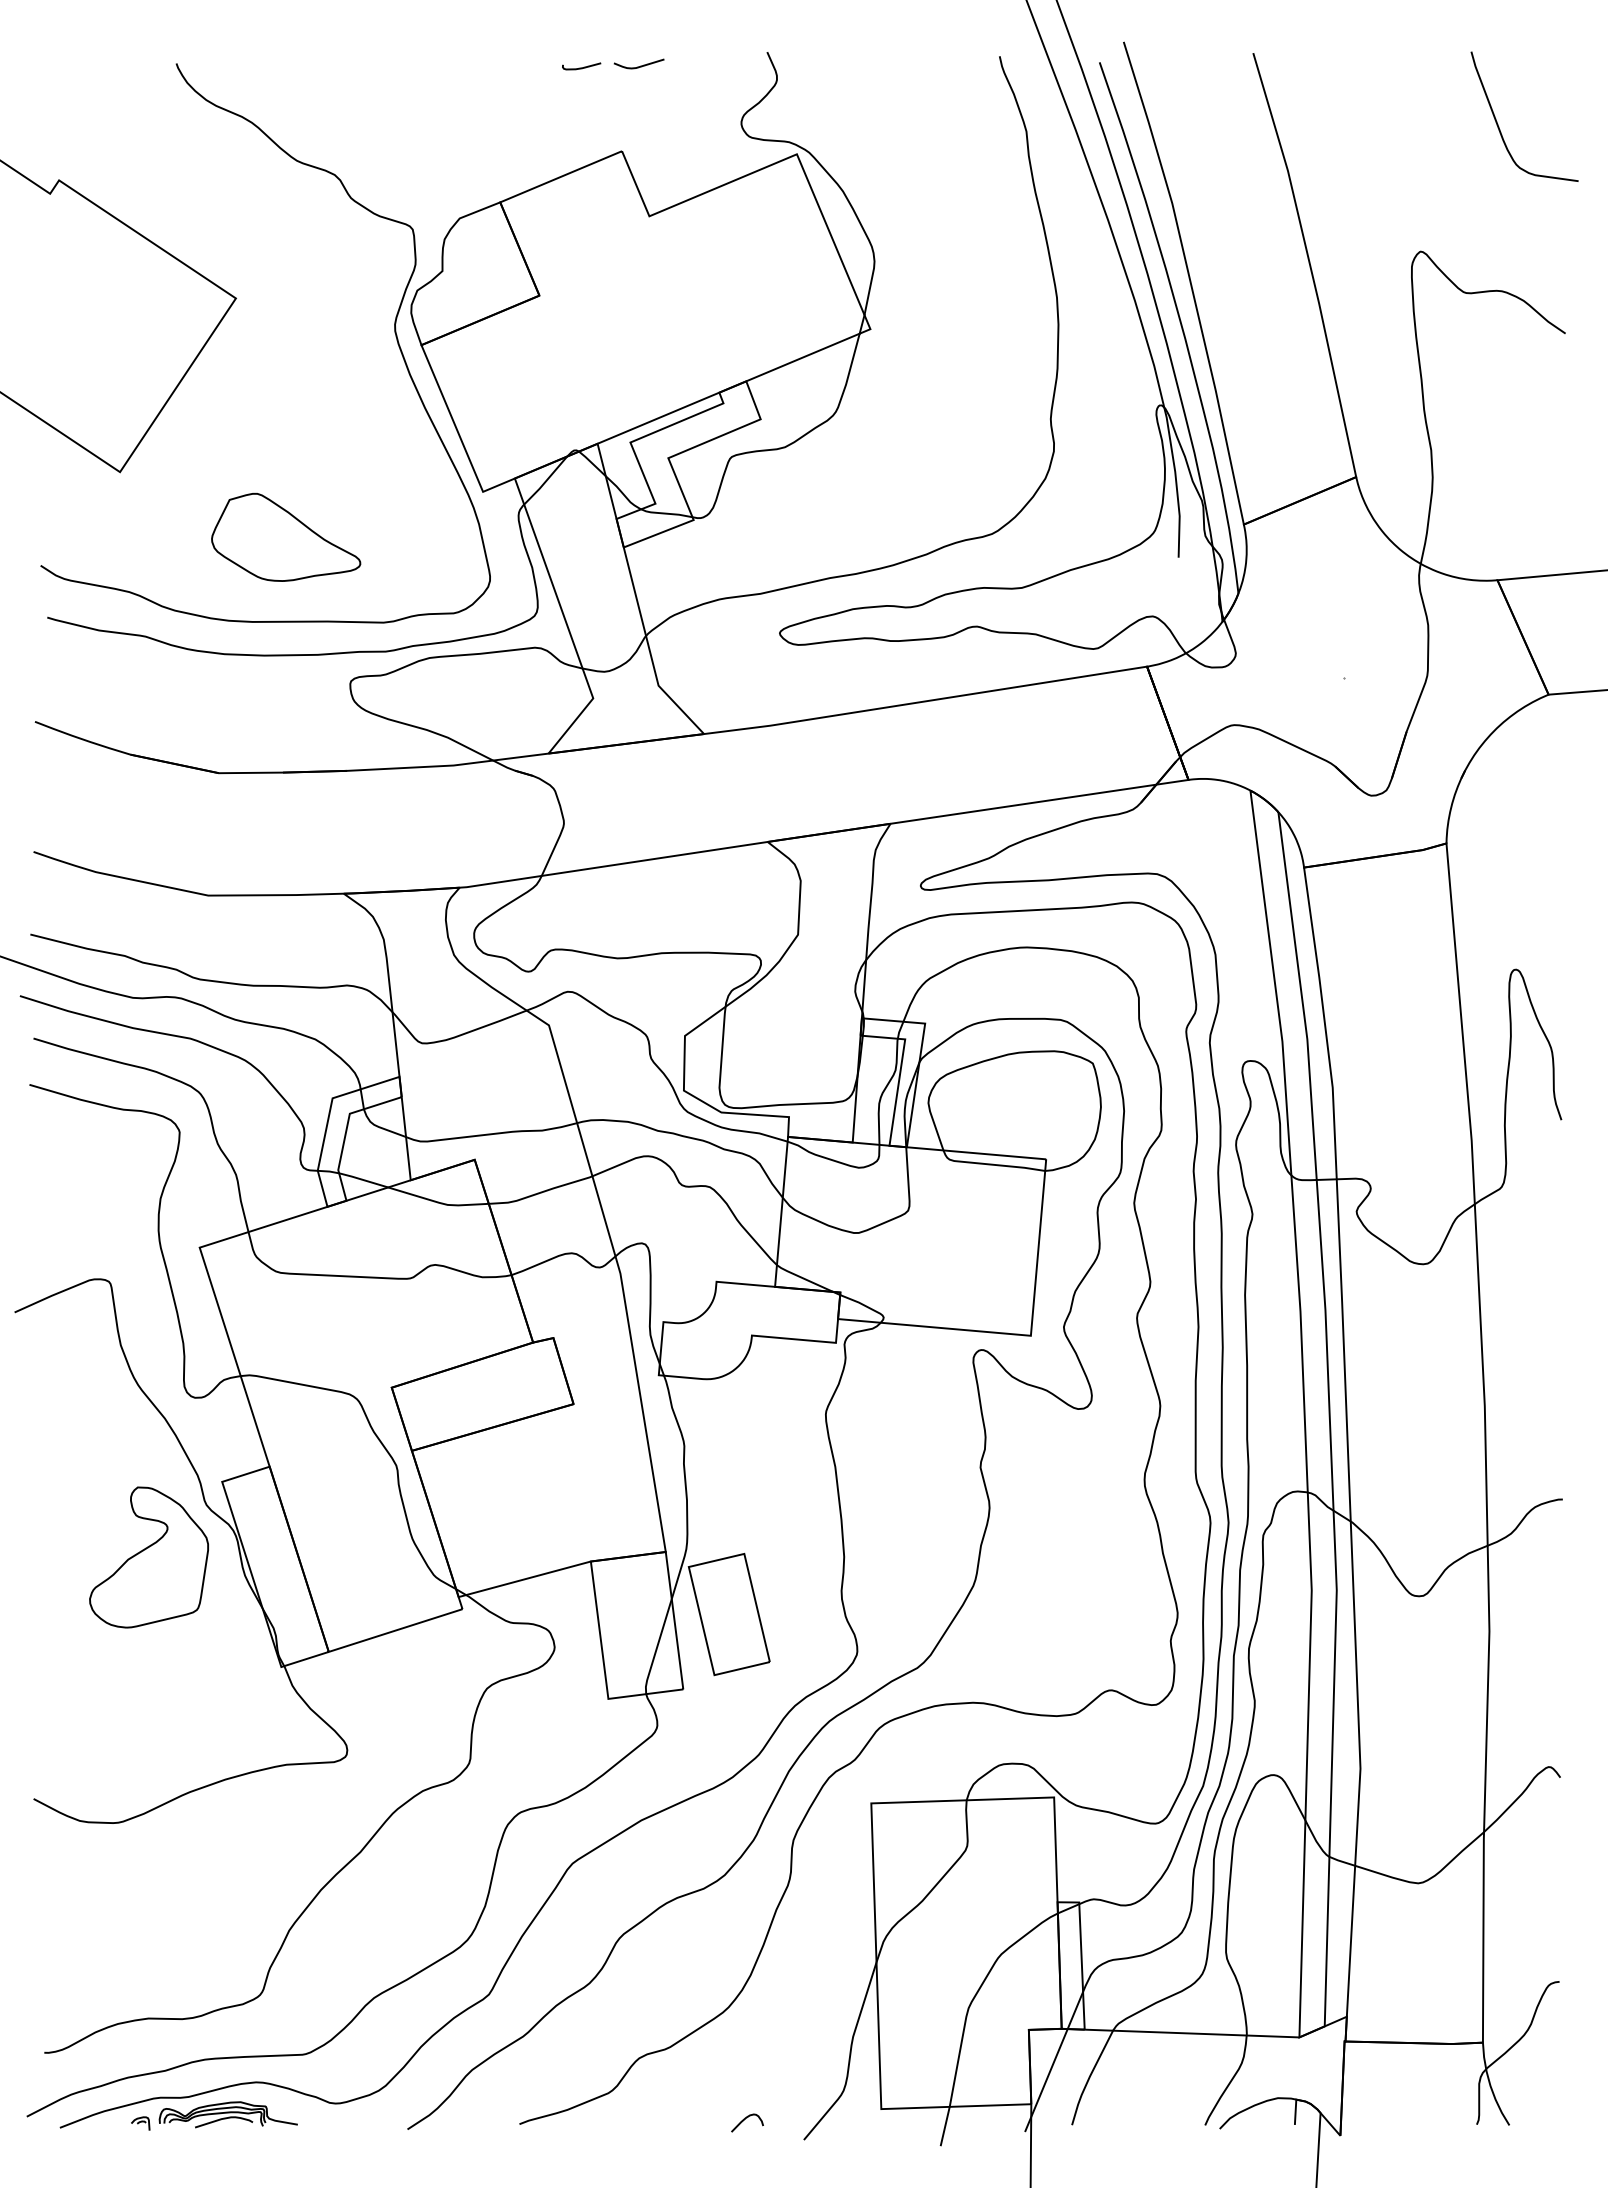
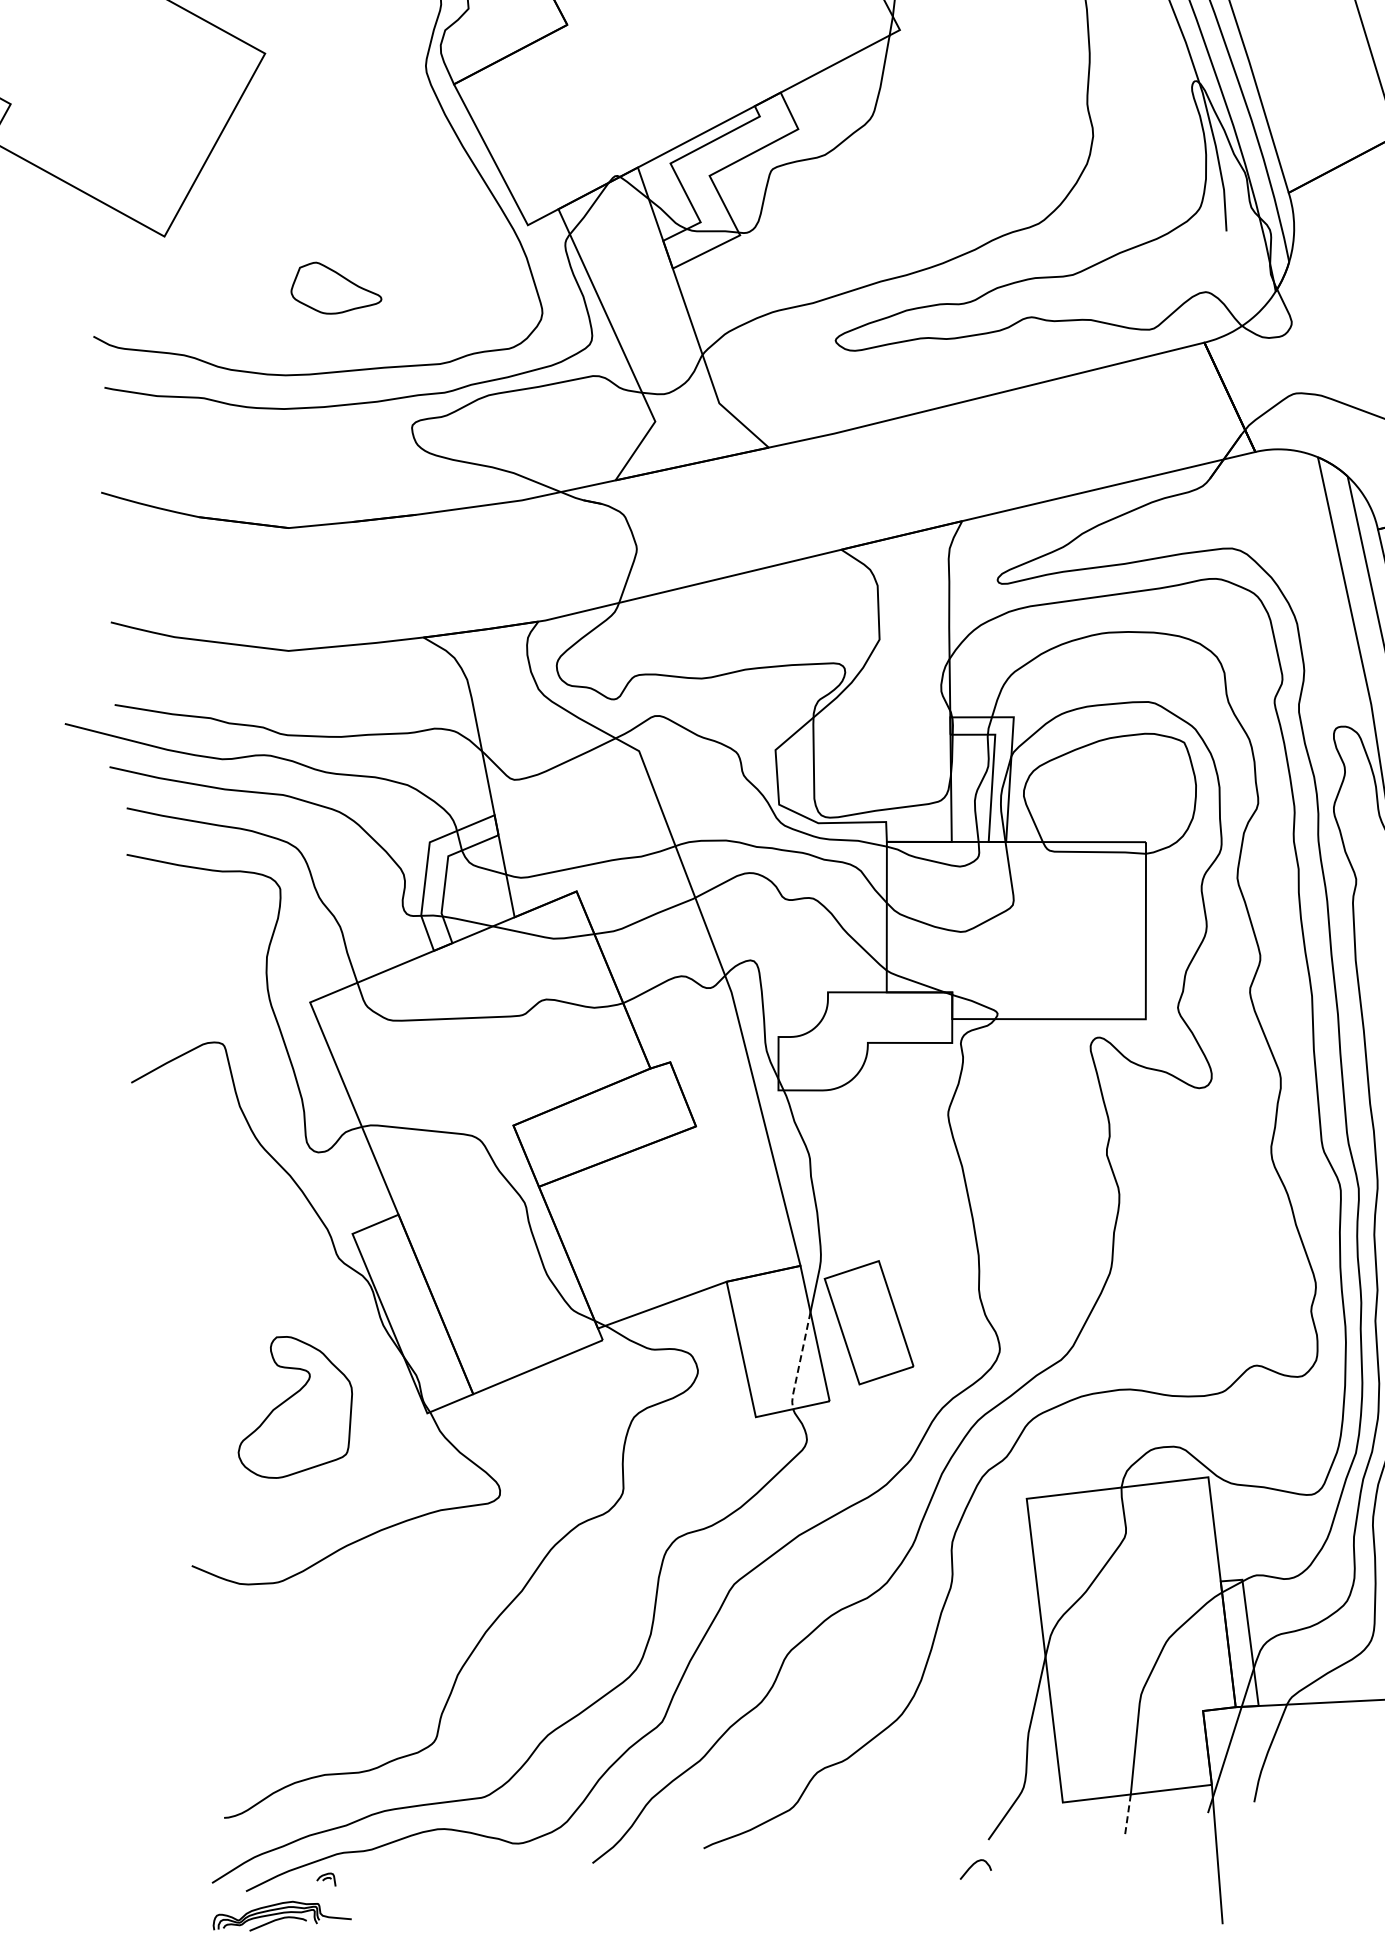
part: (286, 536) -> (335, 286), size x0.6
part: (148, 1557) -> (293, 1406), moved
line: (656, 1648) -> (799, 1362), solid -> dashed
part: (227, 2114) -> (280, 1915), moved
curve: (745, 2119) -> (973, 1865), moved
line: (945, 2127) -> (1128, 1815), solid -> dashed

